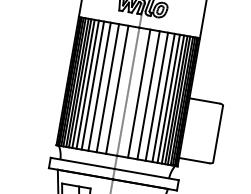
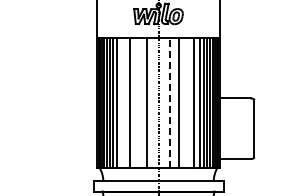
line: (92, 85) -> (122, 102), removed
line: (107, 88) -> (137, 102), removed
line: (139, 93) -> (169, 102), solid -> dashed
line: (156, 96) -> (187, 102), removed

